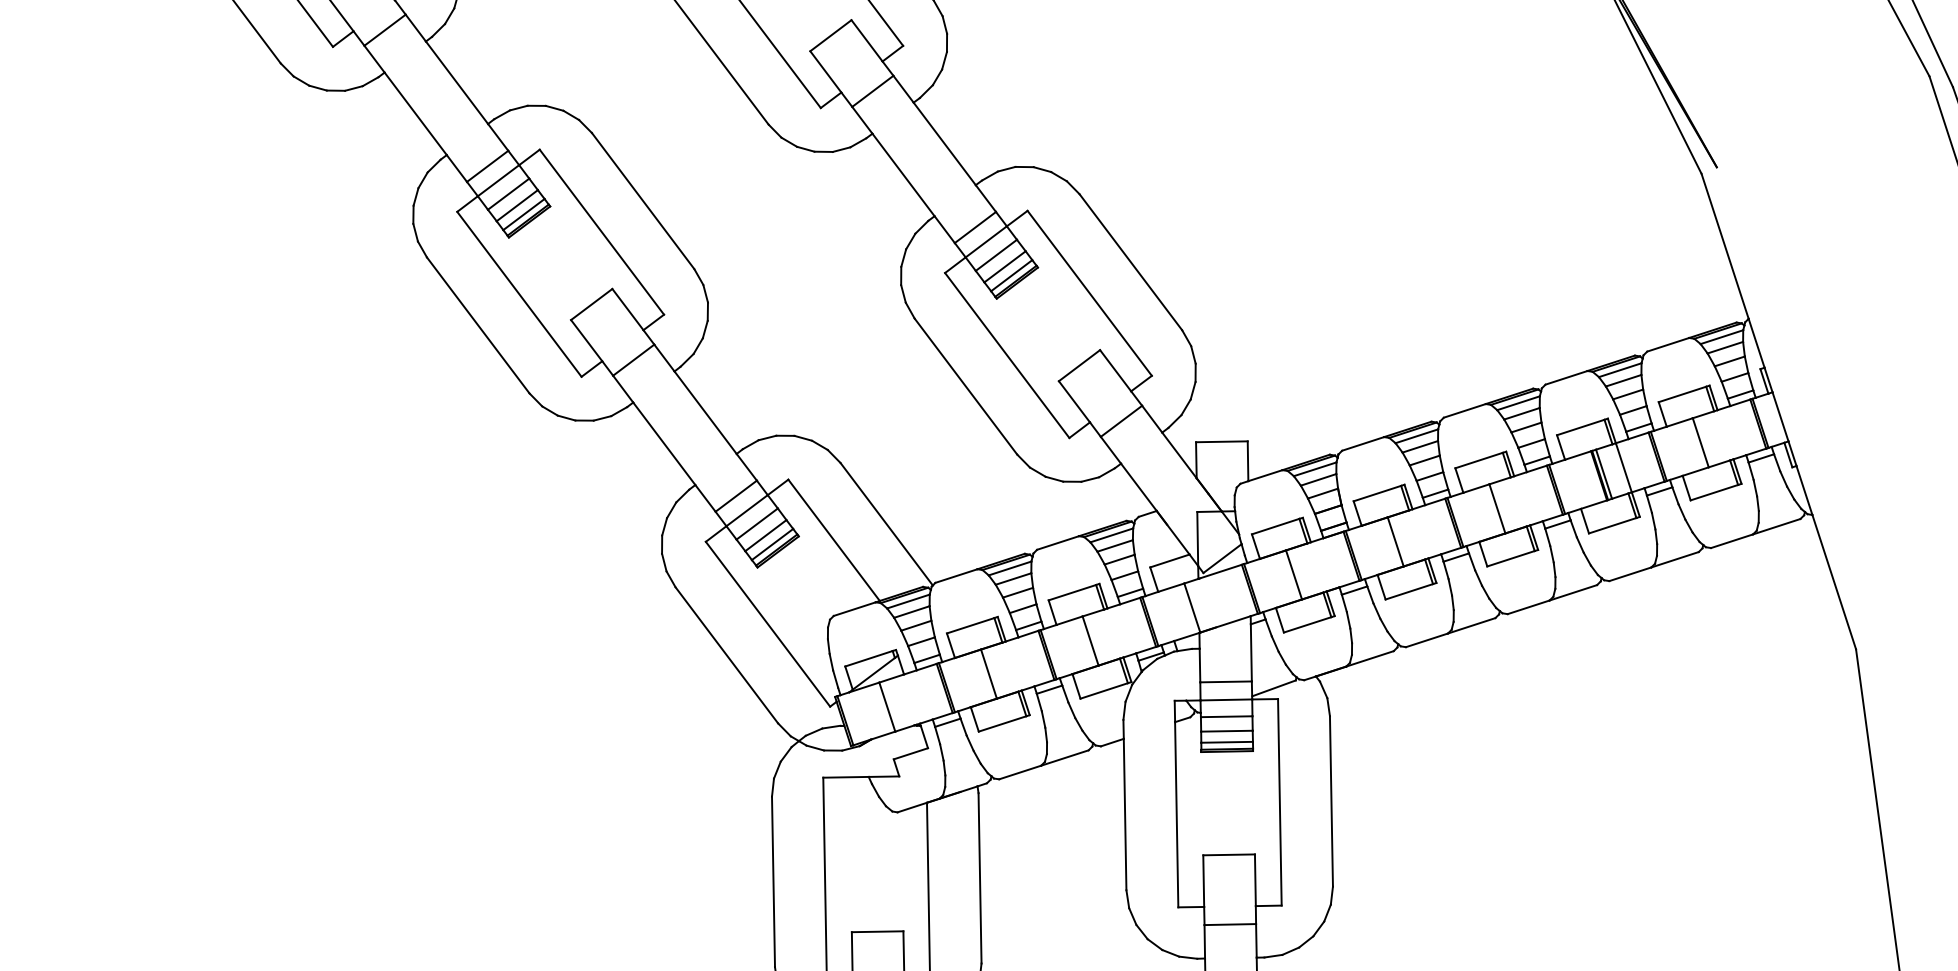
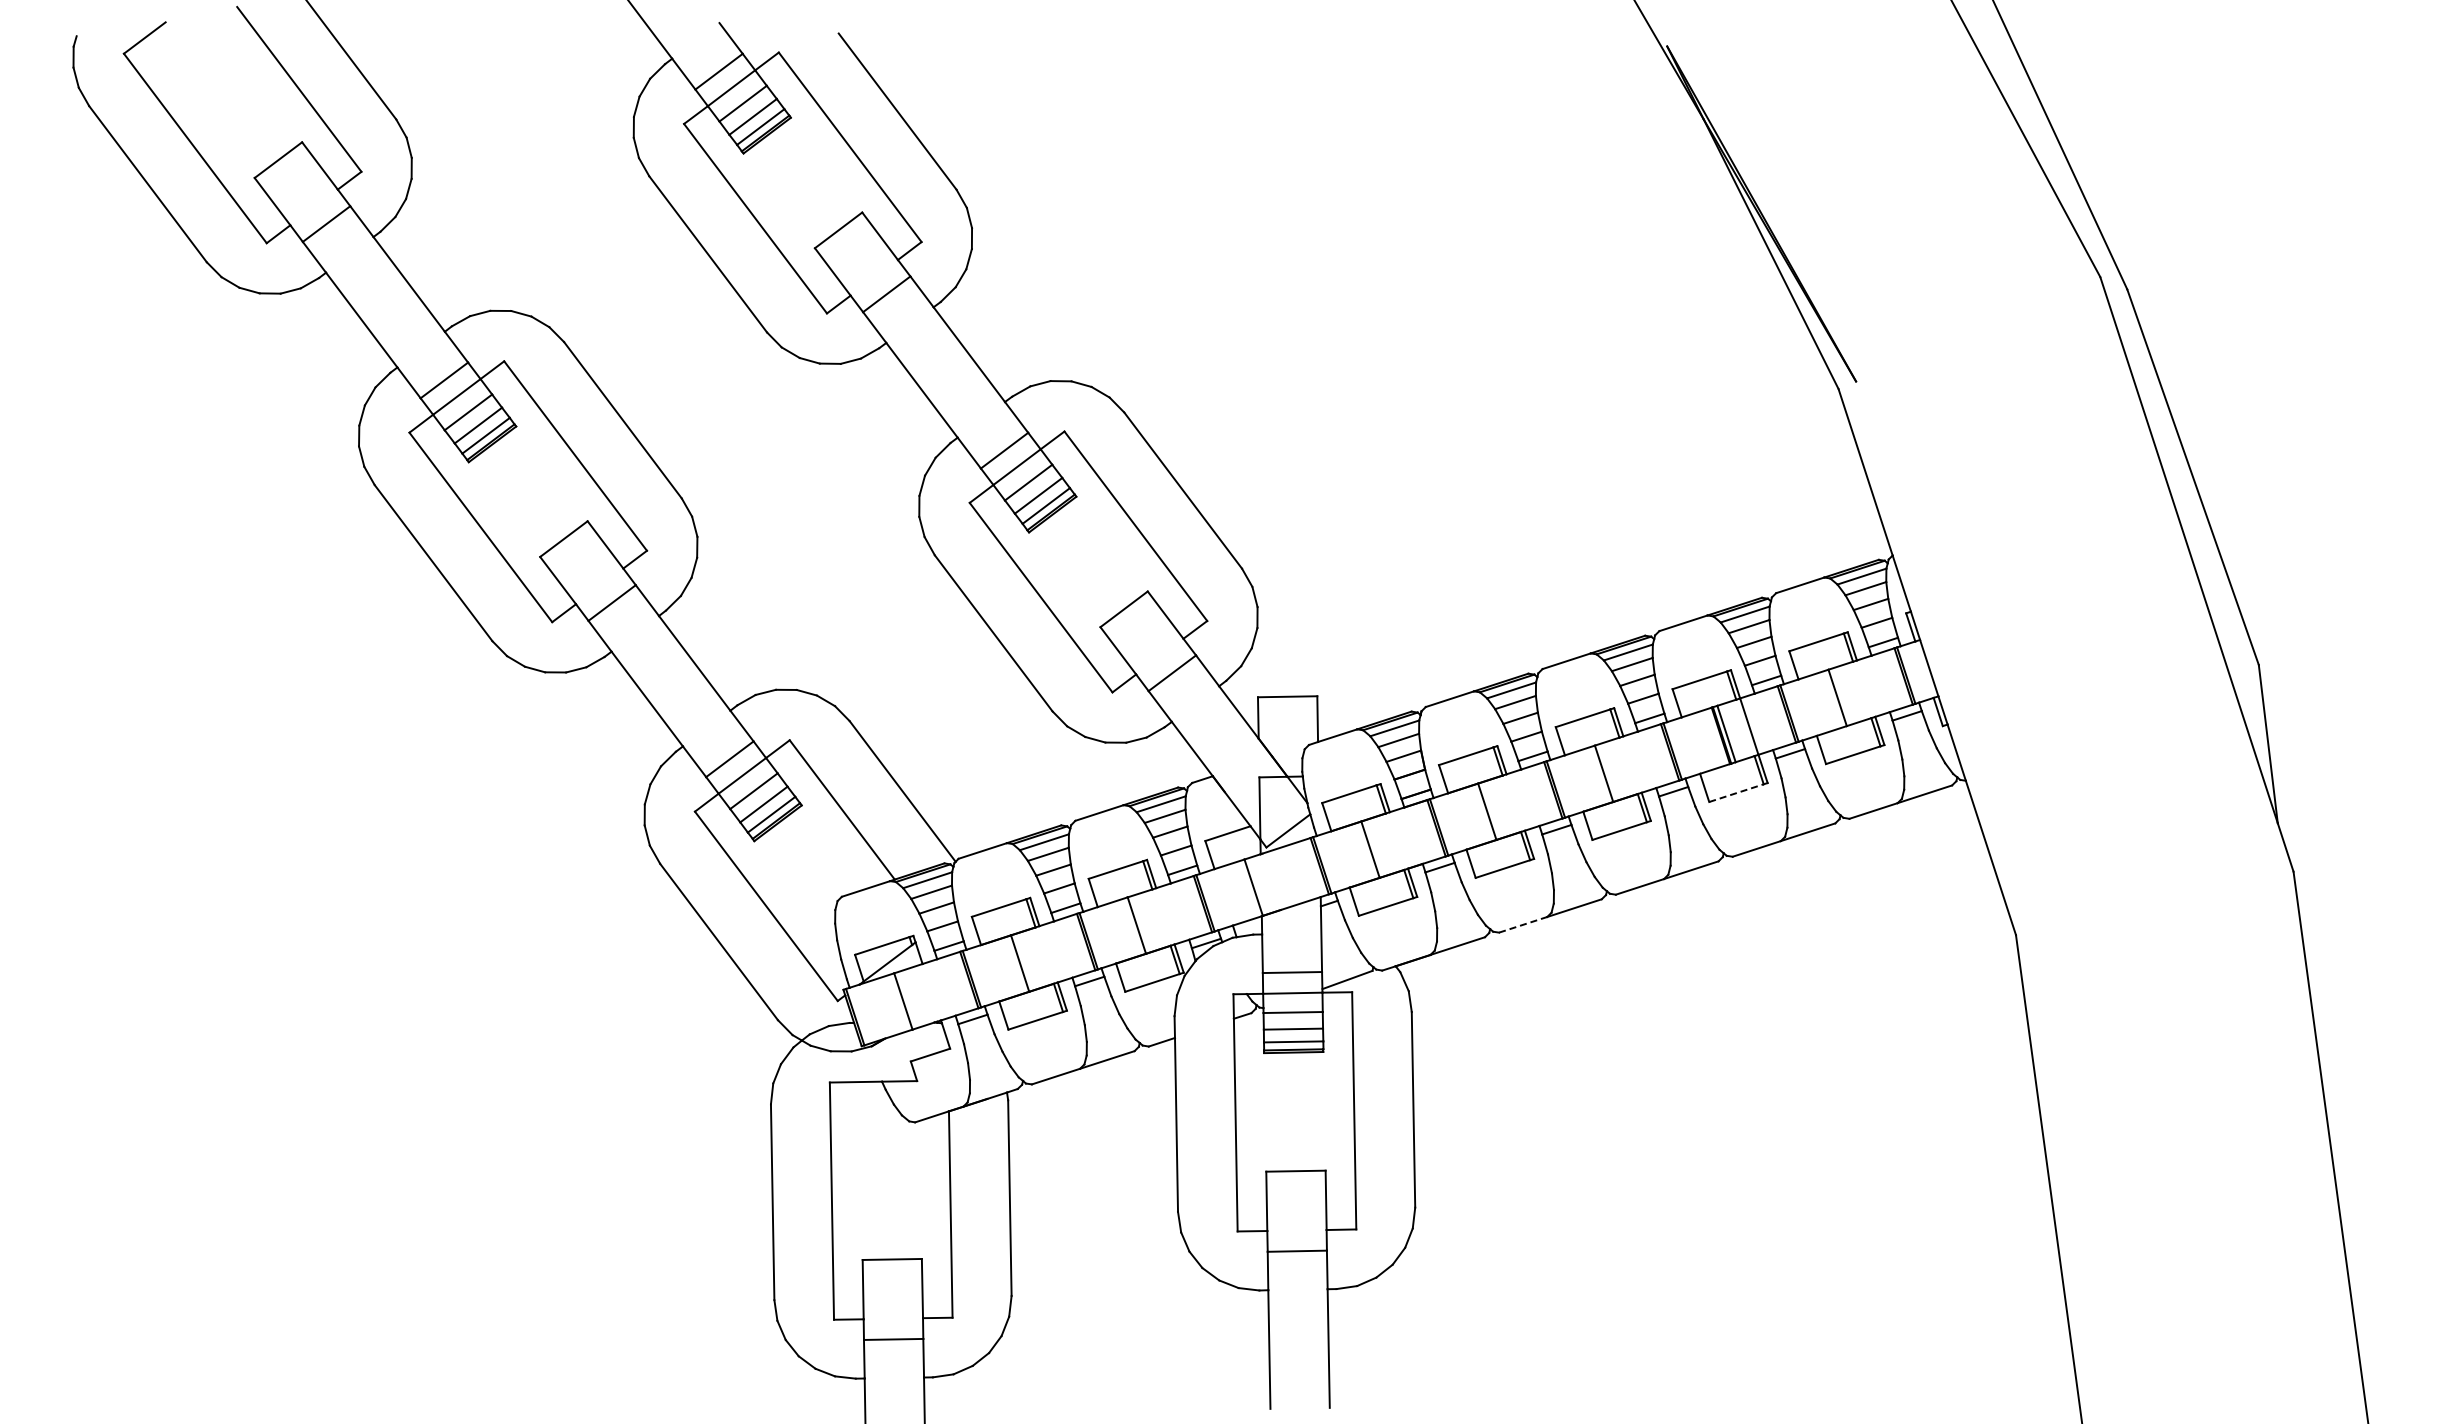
line: (1612, 526) -> (1736, 793), solid -> dashed
line: (1427, 640) -> (1523, 924), solid -> dashed

